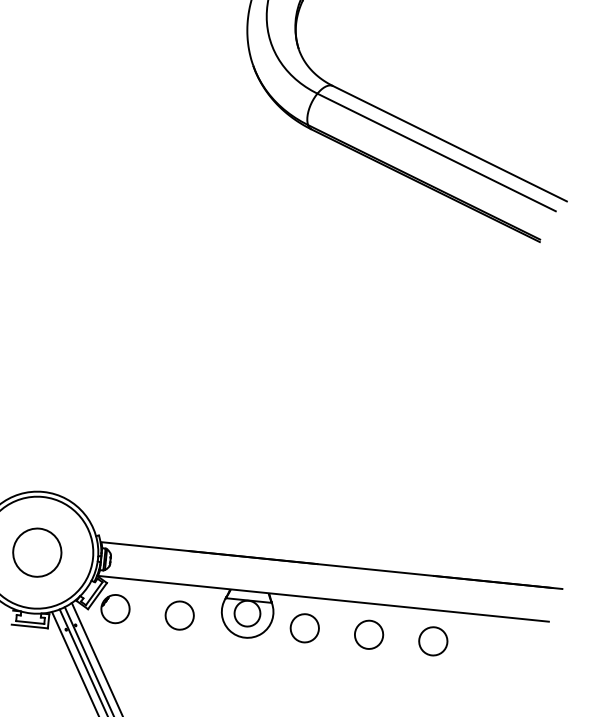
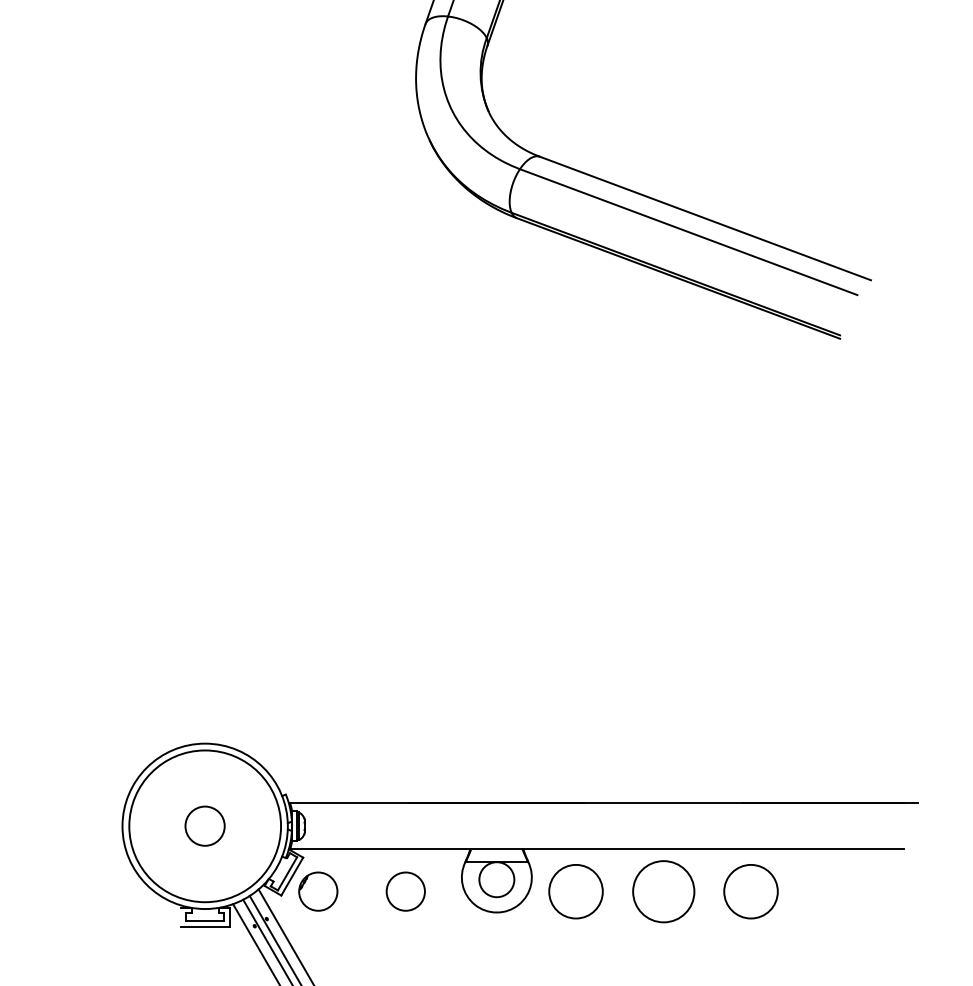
circle: (36, 552) -> (204, 825), size x0.6
circle: (305, 628) -> (576, 891), size x1.4
circle: (368, 634) -> (663, 891), size x1.6
circle: (433, 641) -> (751, 891), size x1.4

